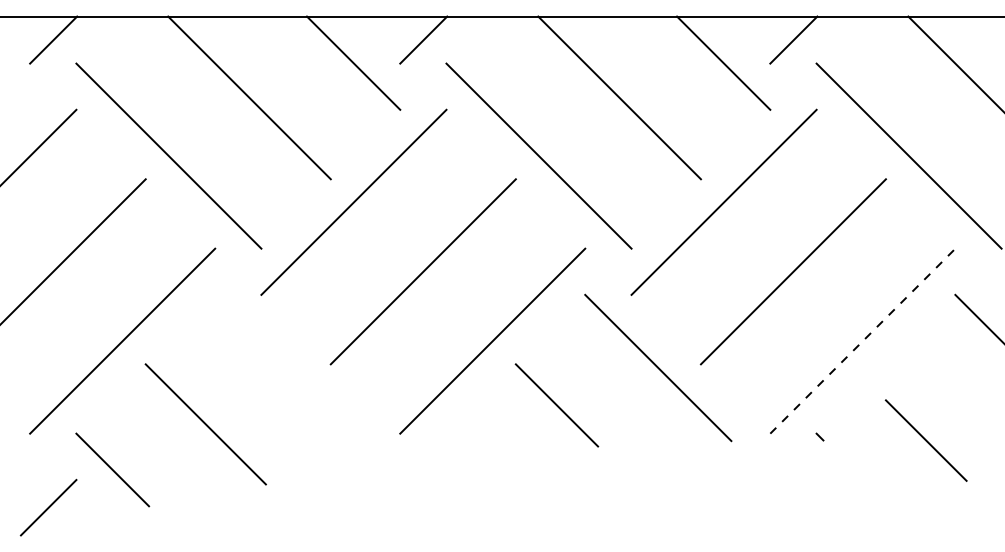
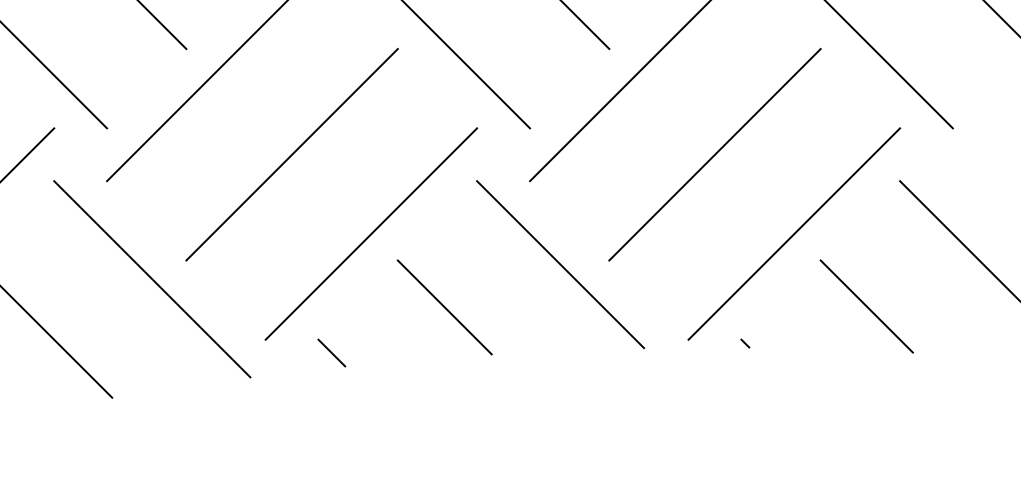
line: (862, 341) -> (793, 234), dashed -> solid
line: (300, 380) -> (151, 278), added
line: (925, 440) -> (865, 306), moved
line: (457, 444) -> (331, 352), added

